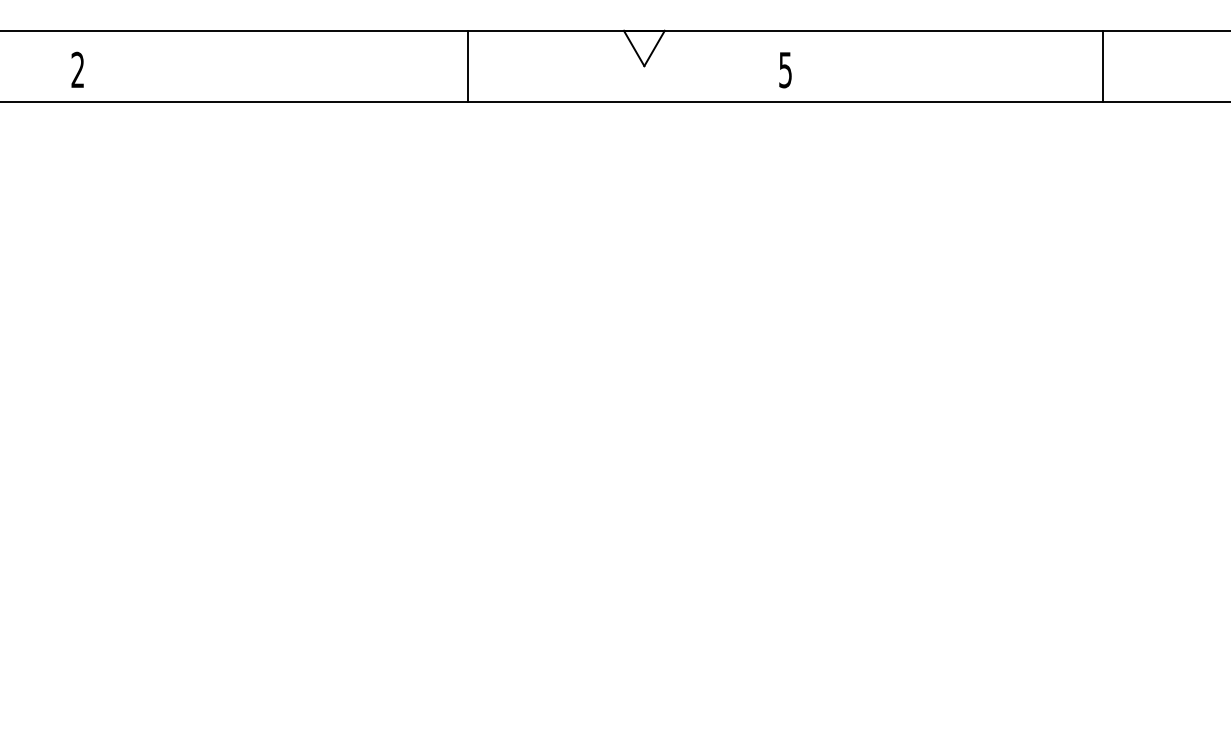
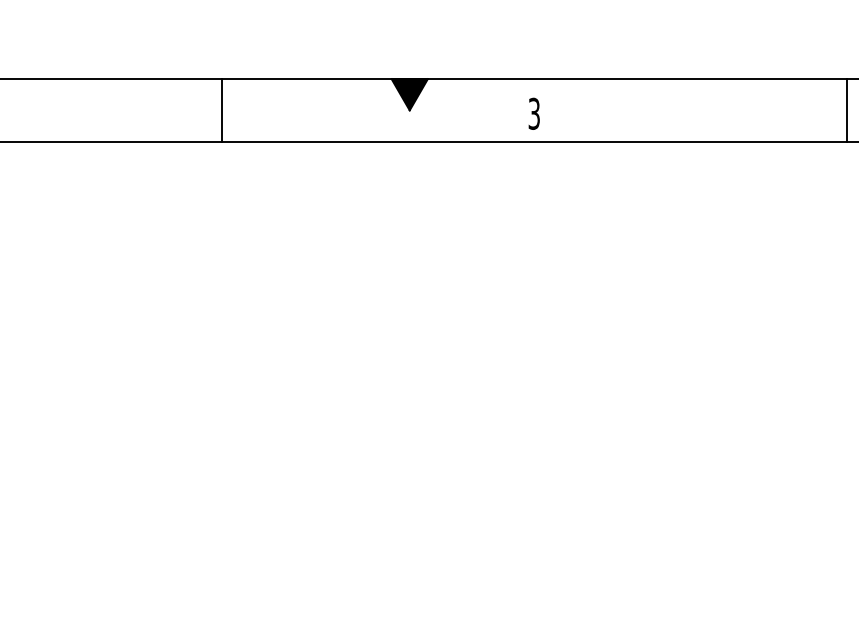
fill: (643, 48) -> (408, 94), added
line: (468, 65) -> (222, 109), moved
line: (1102, 65) -> (846, 109), moved
text: (785, 69) -> (534, 113), 5 -> 3

